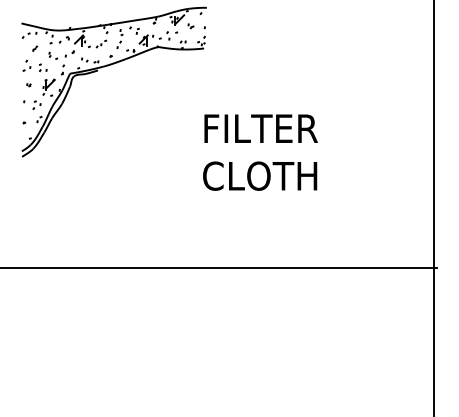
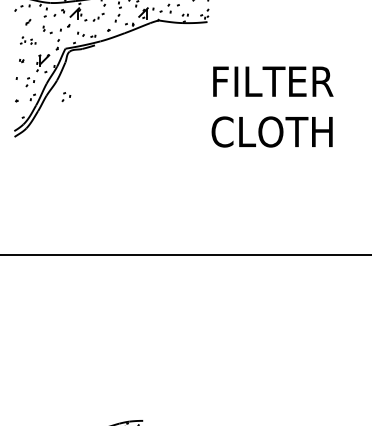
part: (34, 65) -> (27, 40), size x0.6
part: (70, 119) -> (65, 97), added
text: (260, 152) -> (272, 106), moved

